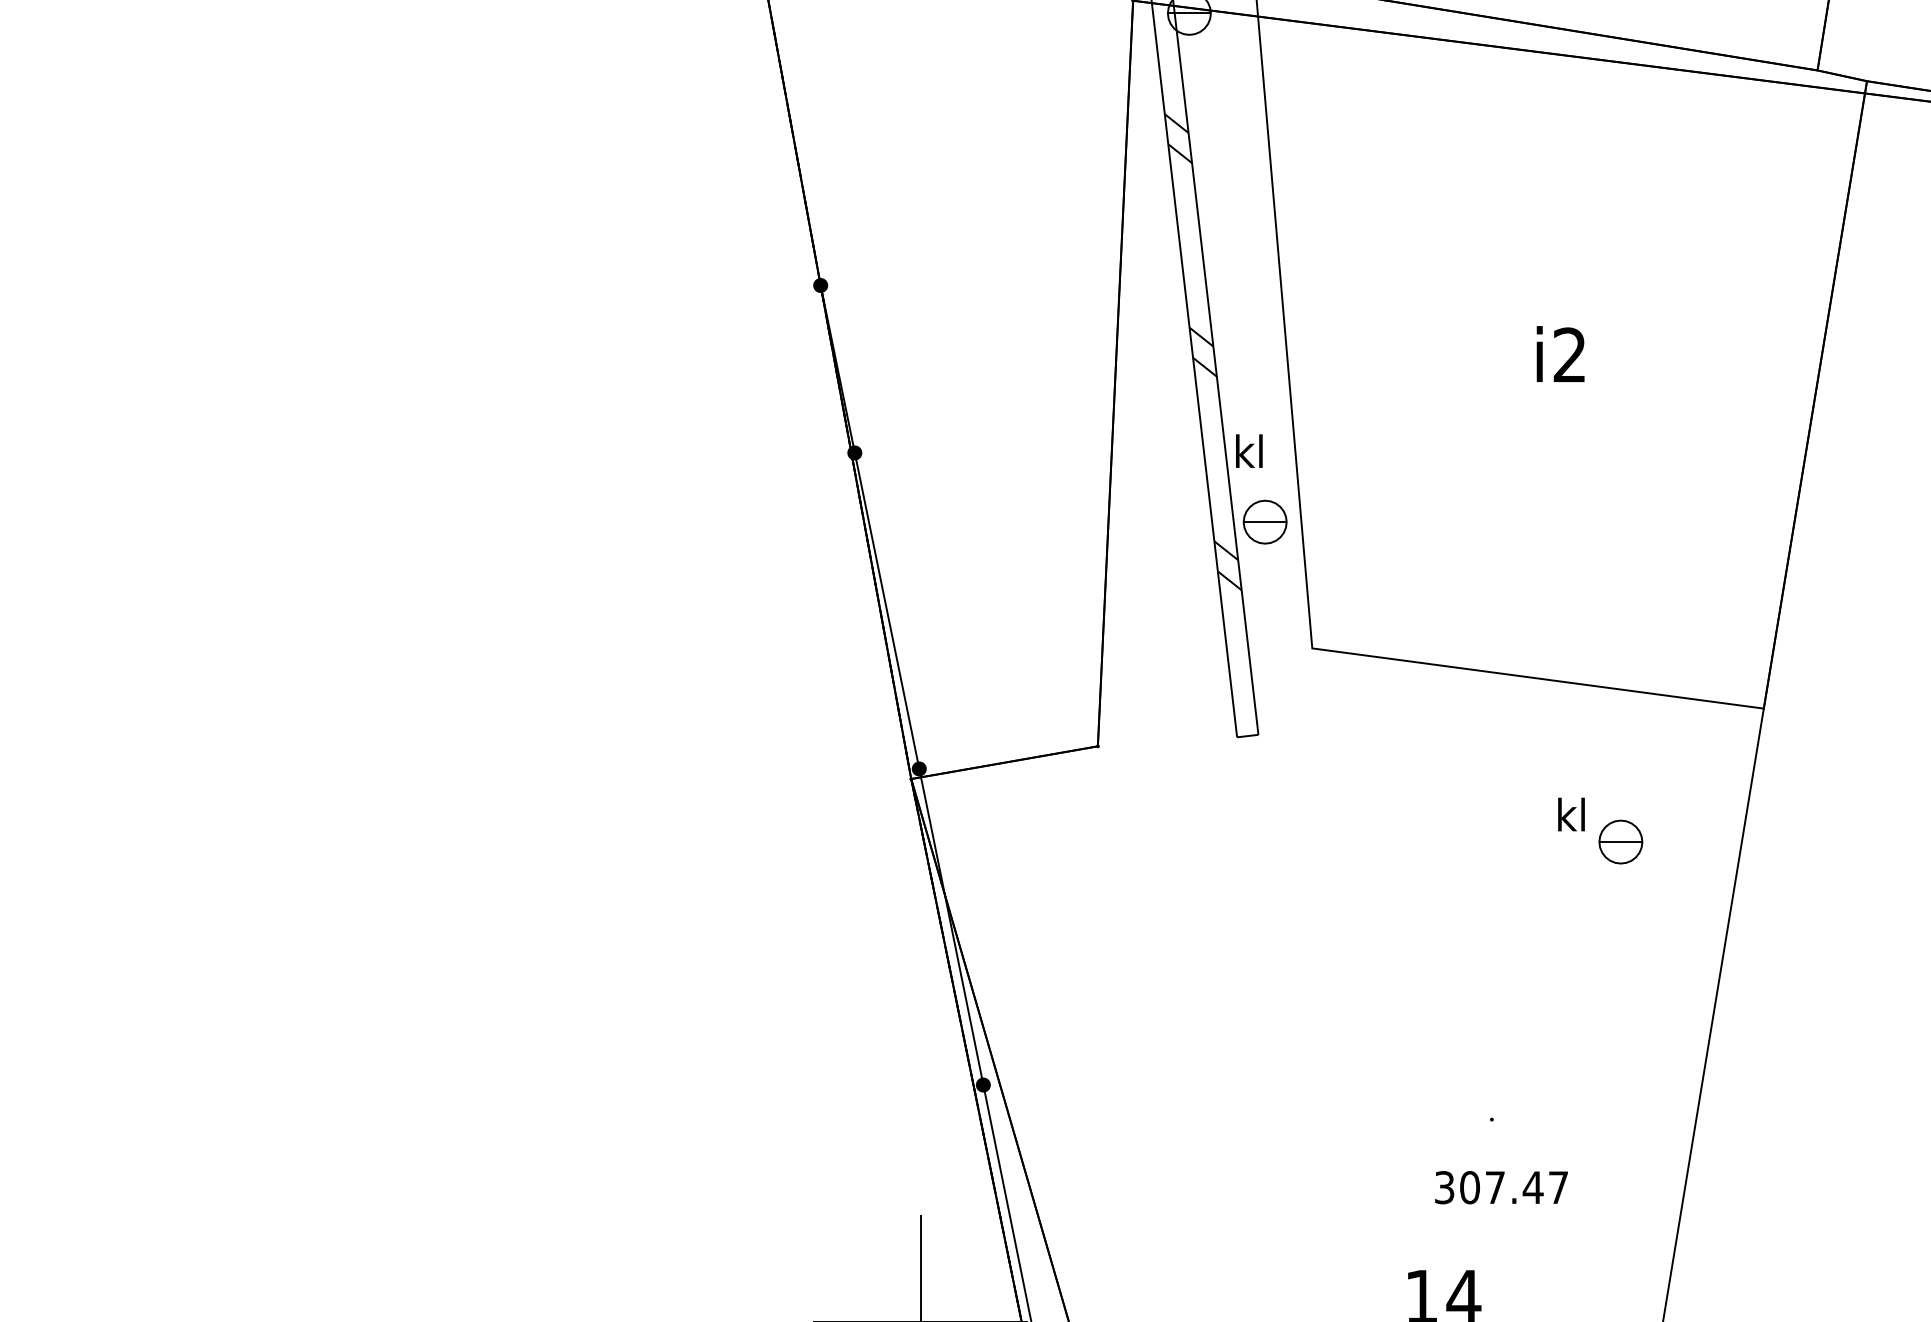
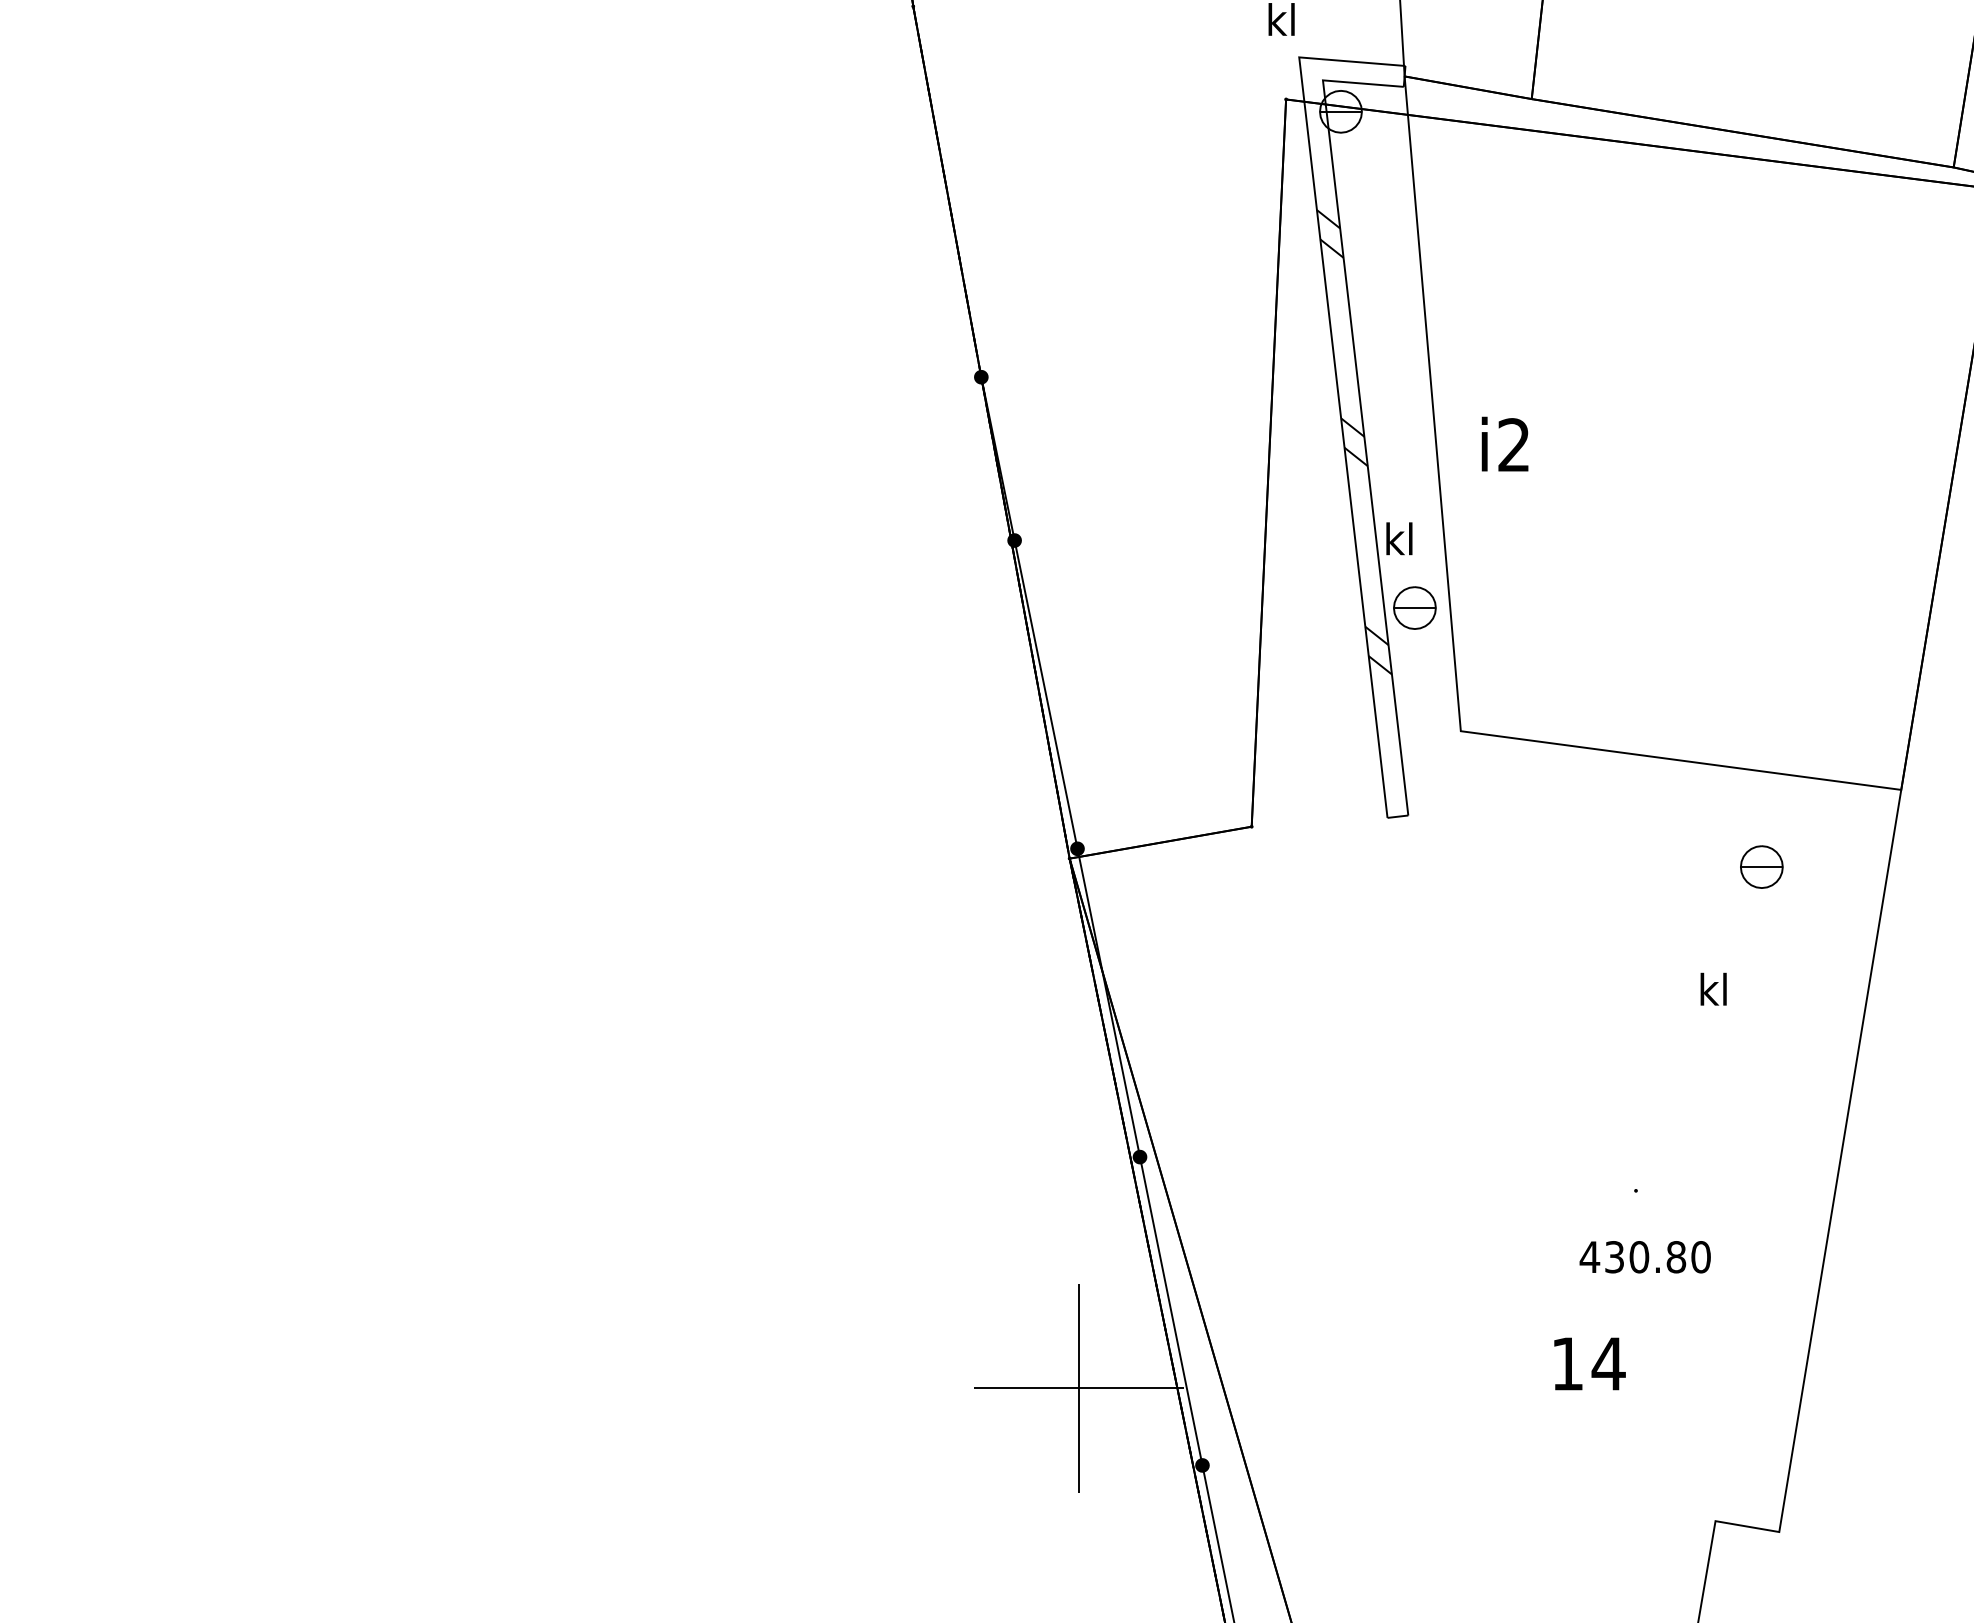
text: (1560, 353) -> (1504, 443), moved
text: (1571, 813) -> (1713, 988), moved
part: (1620, 841) -> (1761, 866), moved
text: (1500, 1187) -> (1644, 1257), 307.47 -> 430.80

